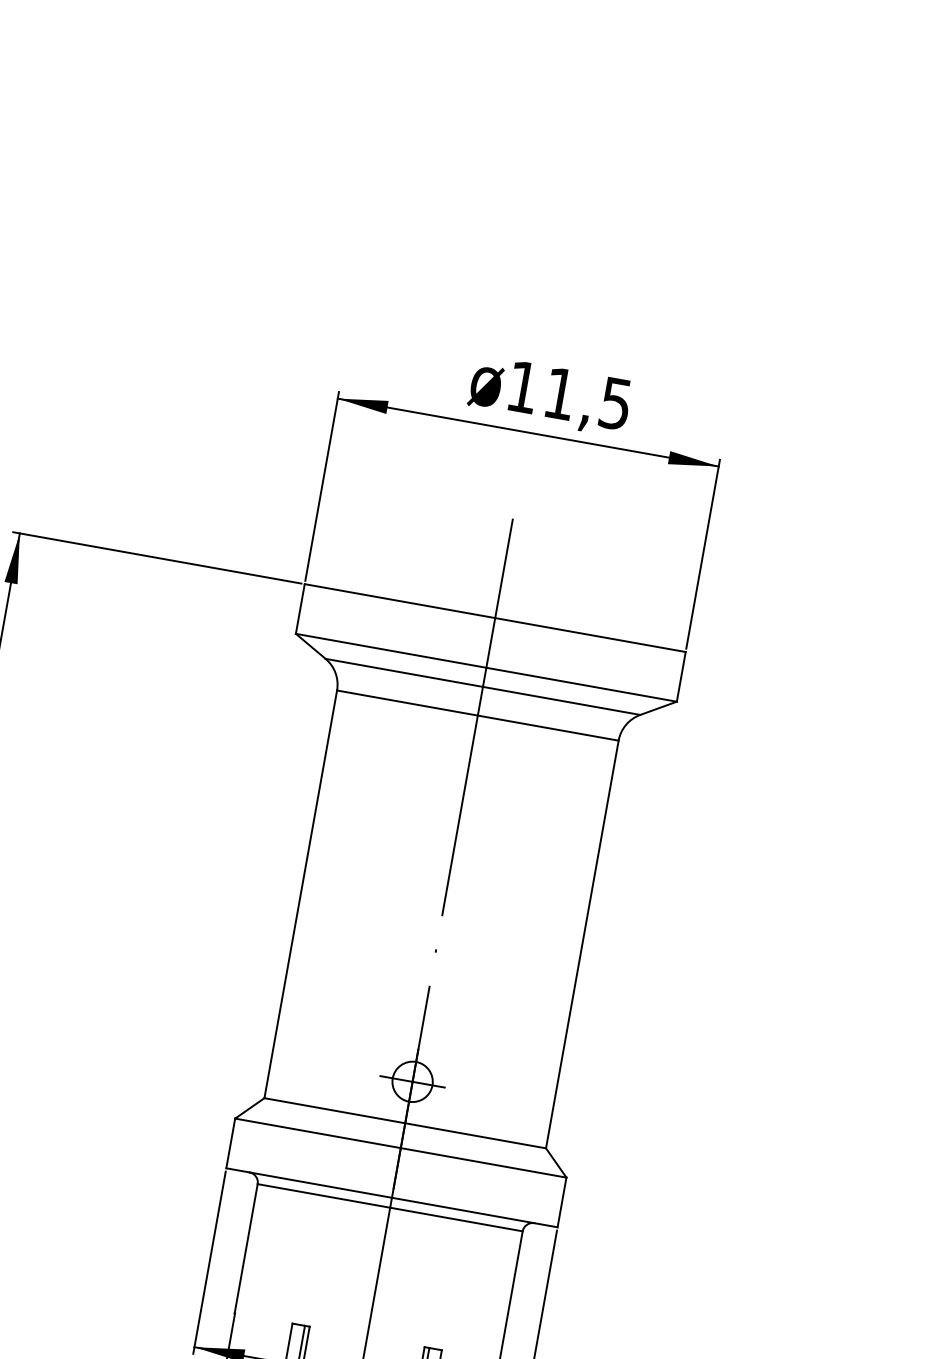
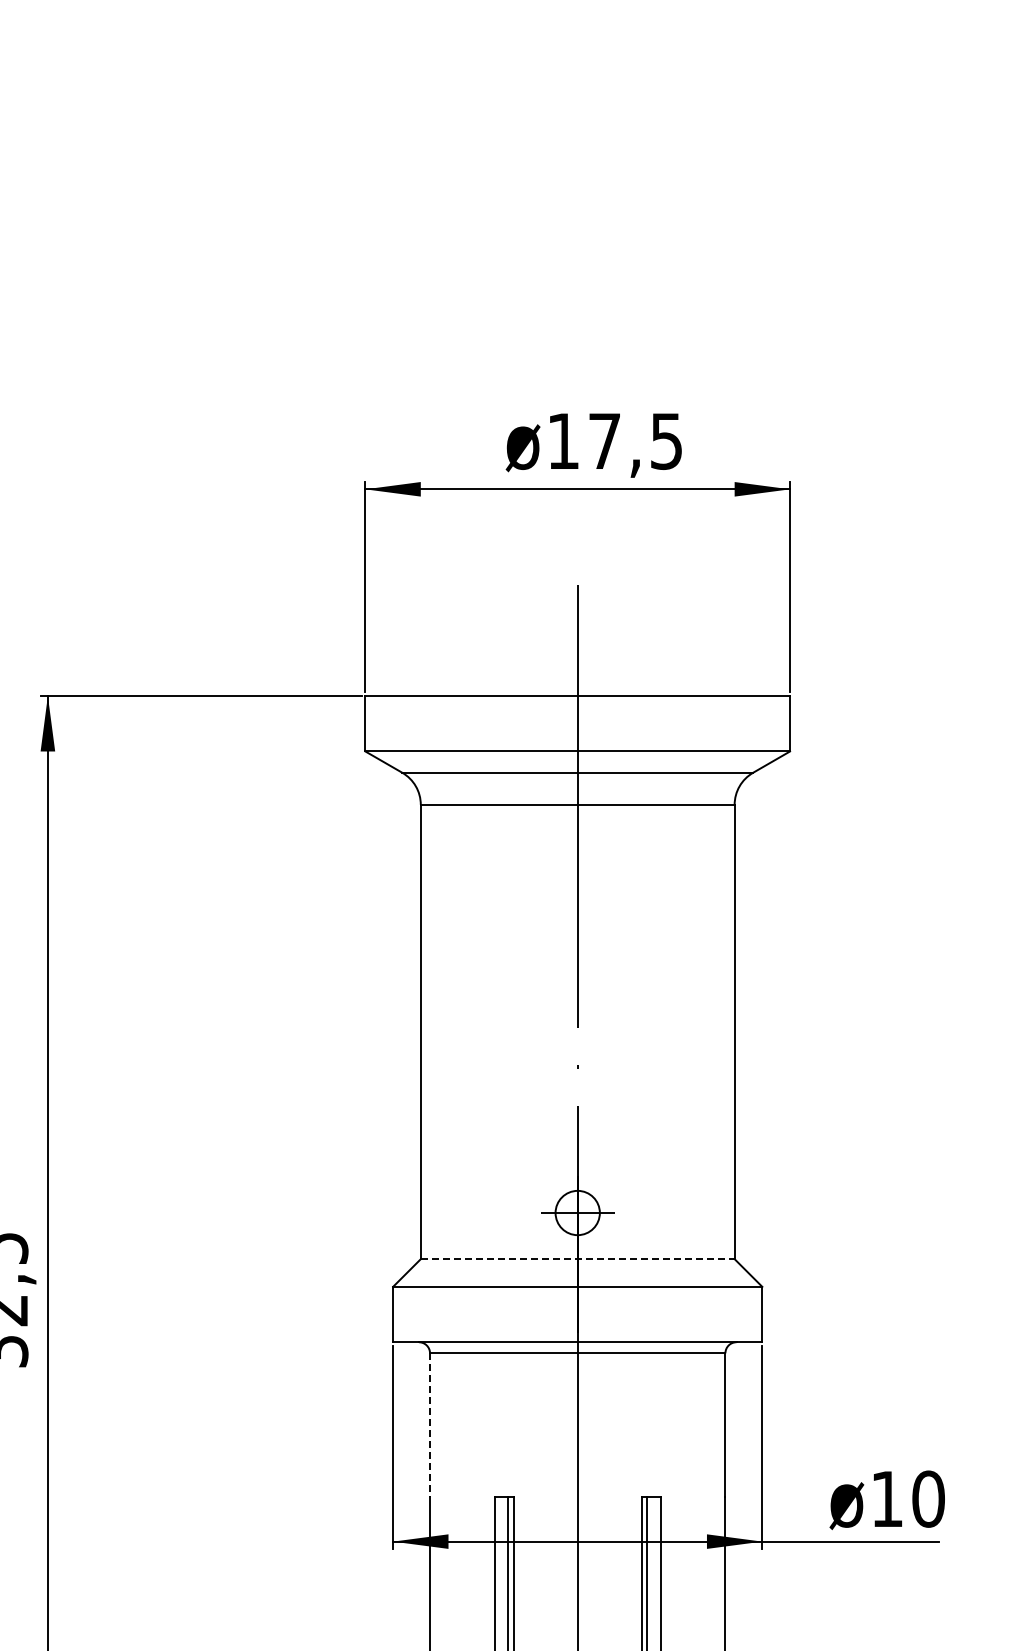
text: (560, 393) -> (604, 440), 11,5 -> 17,5
line: (404, 1123) -> (577, 1259), solid -> dashed
line: (246, 1248) -> (430, 1425), solid -> dashed

